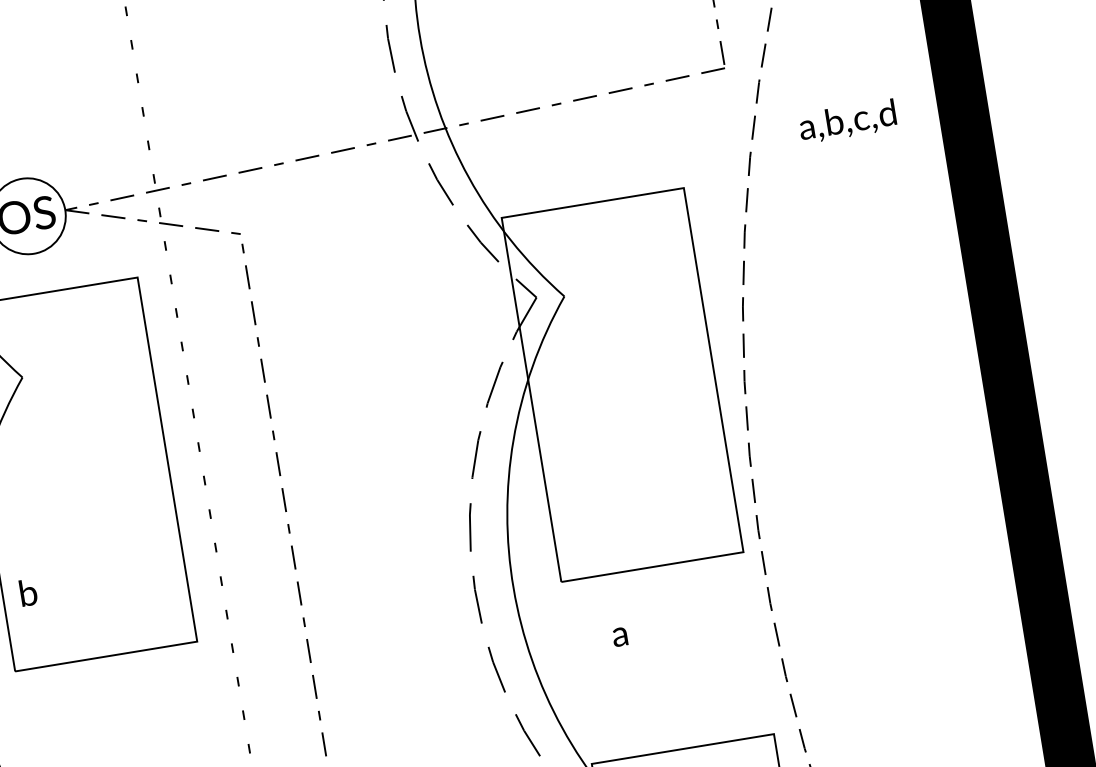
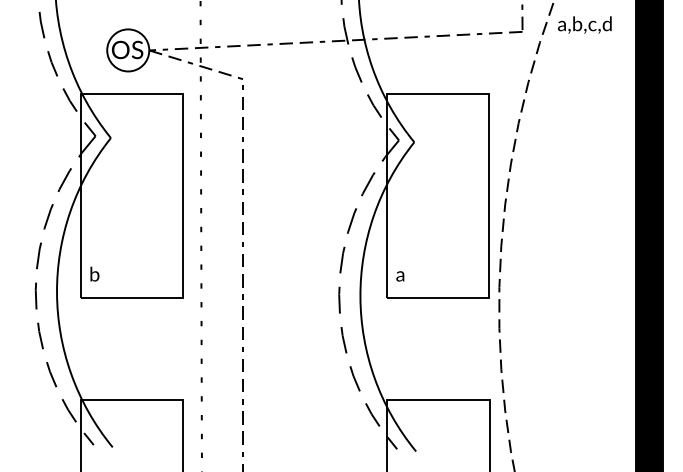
text: (846, 120) -> (584, 24), moved
text: (27, 591) -> (94, 273), moved
text: (620, 637) -> (400, 276), moved

